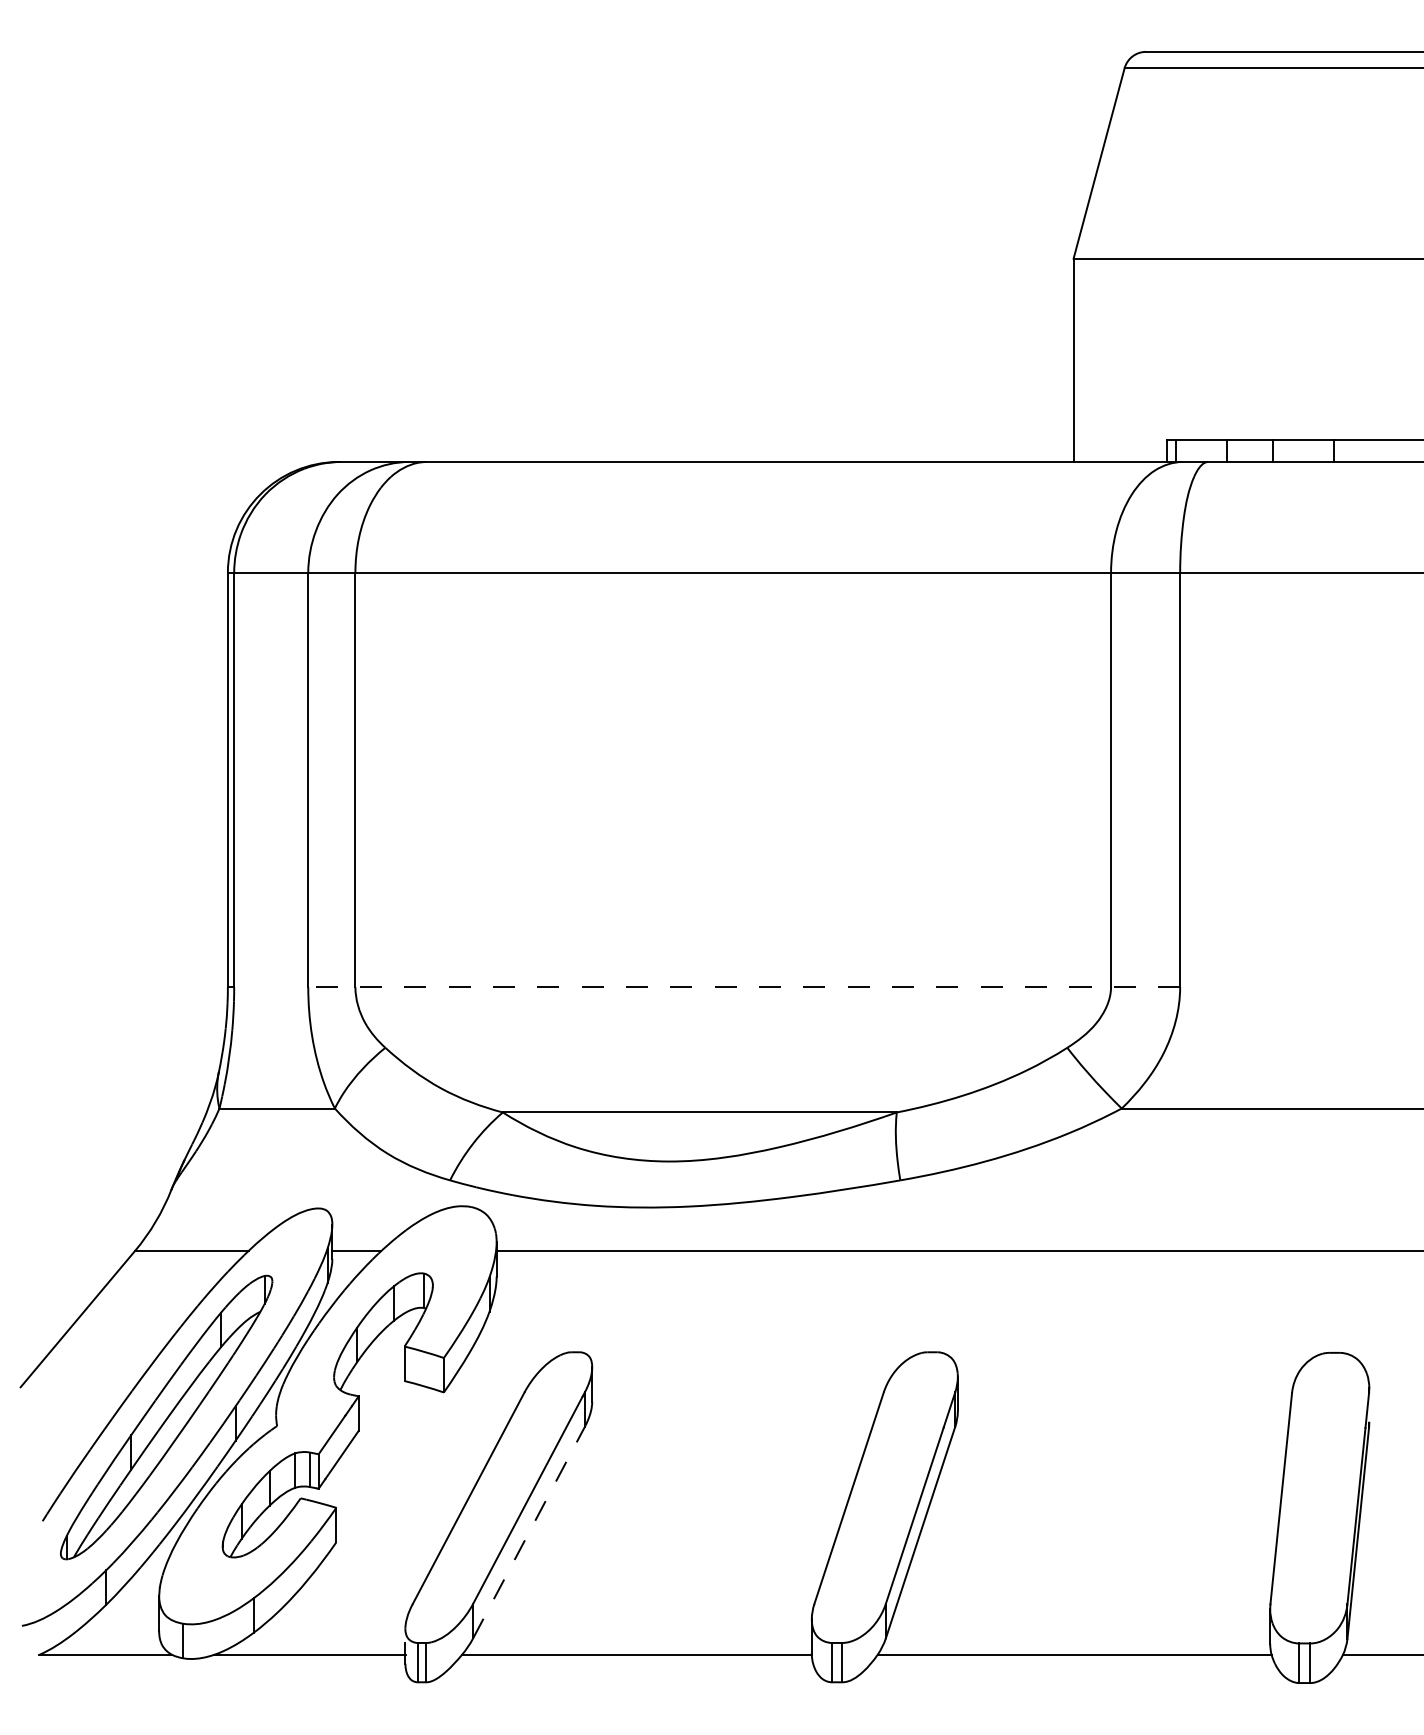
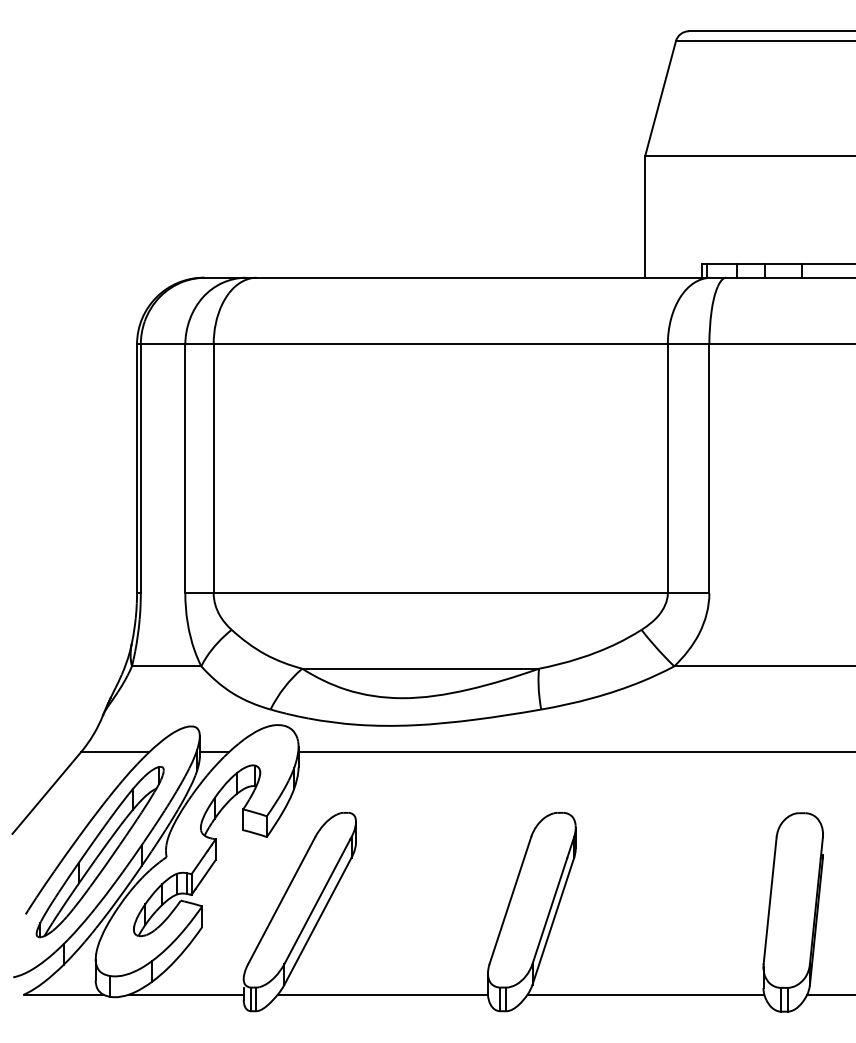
line: (742, 987) -> (446, 593), dashed -> solid
line: (529, 1533) -> (318, 921), dashed -> solid

